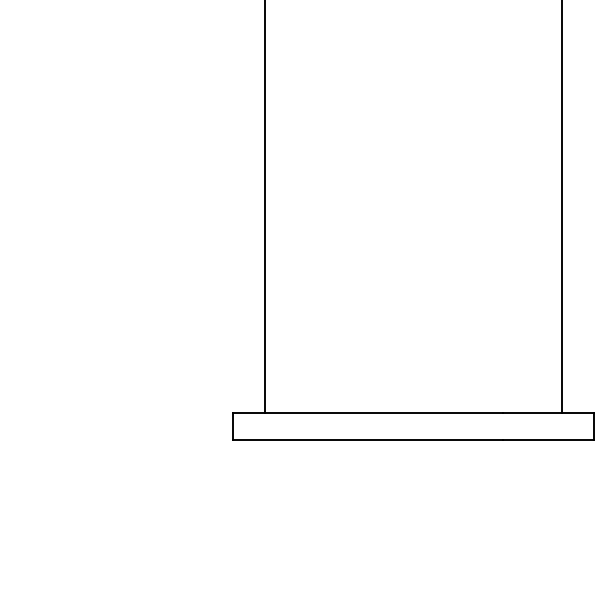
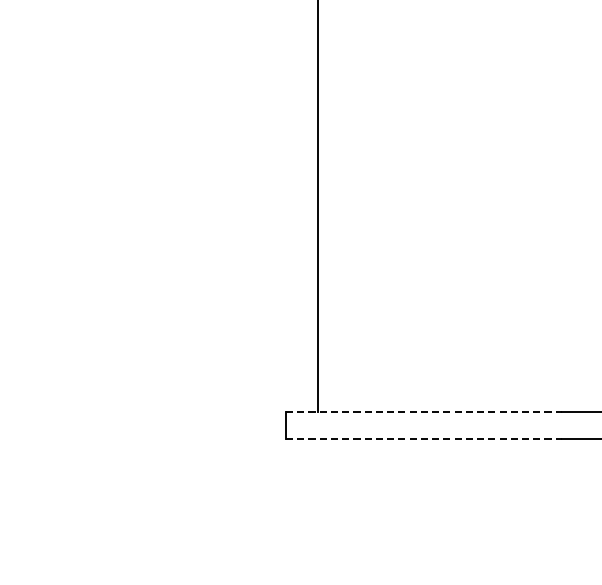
line: (368, 412) -> (424, 411), solid -> dashed
line: (368, 439) -> (424, 439), solid -> dashed

